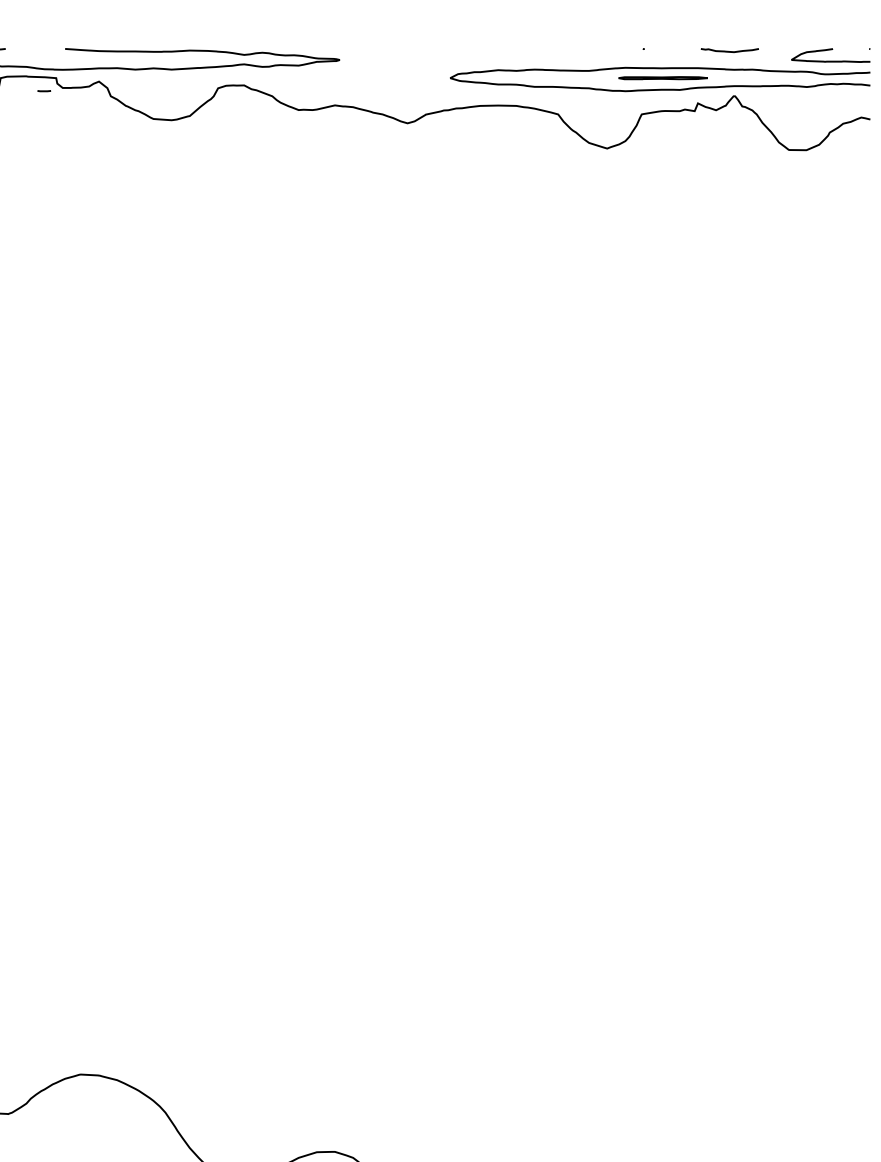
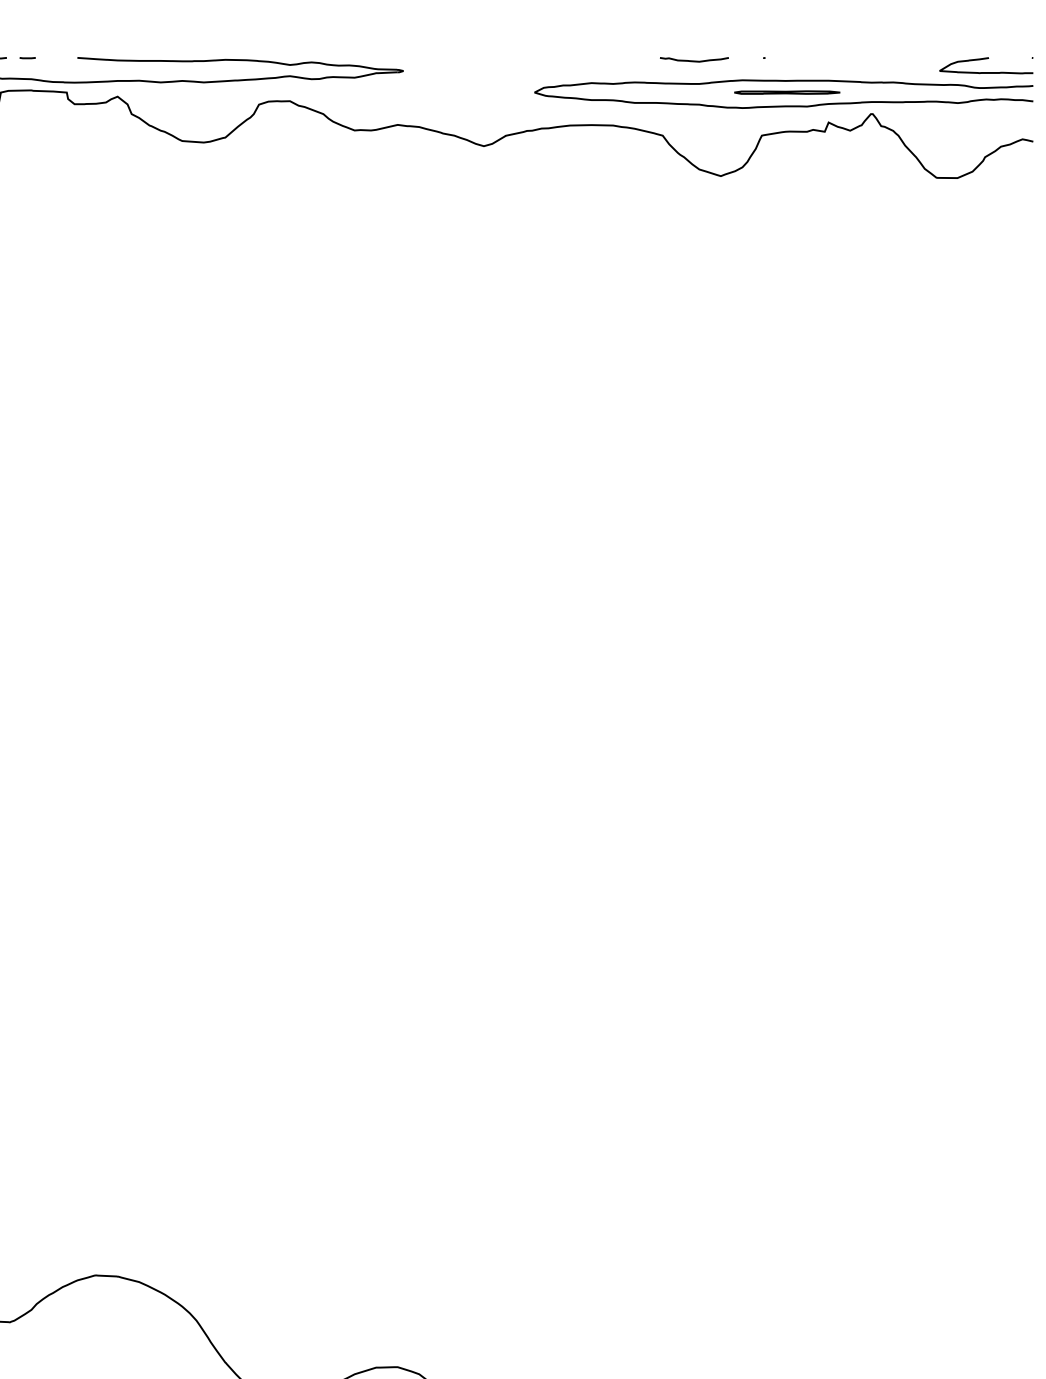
curve: (728, 50) -> (692, 59), moved
line: (44, 91) -> (27, 58), moved

